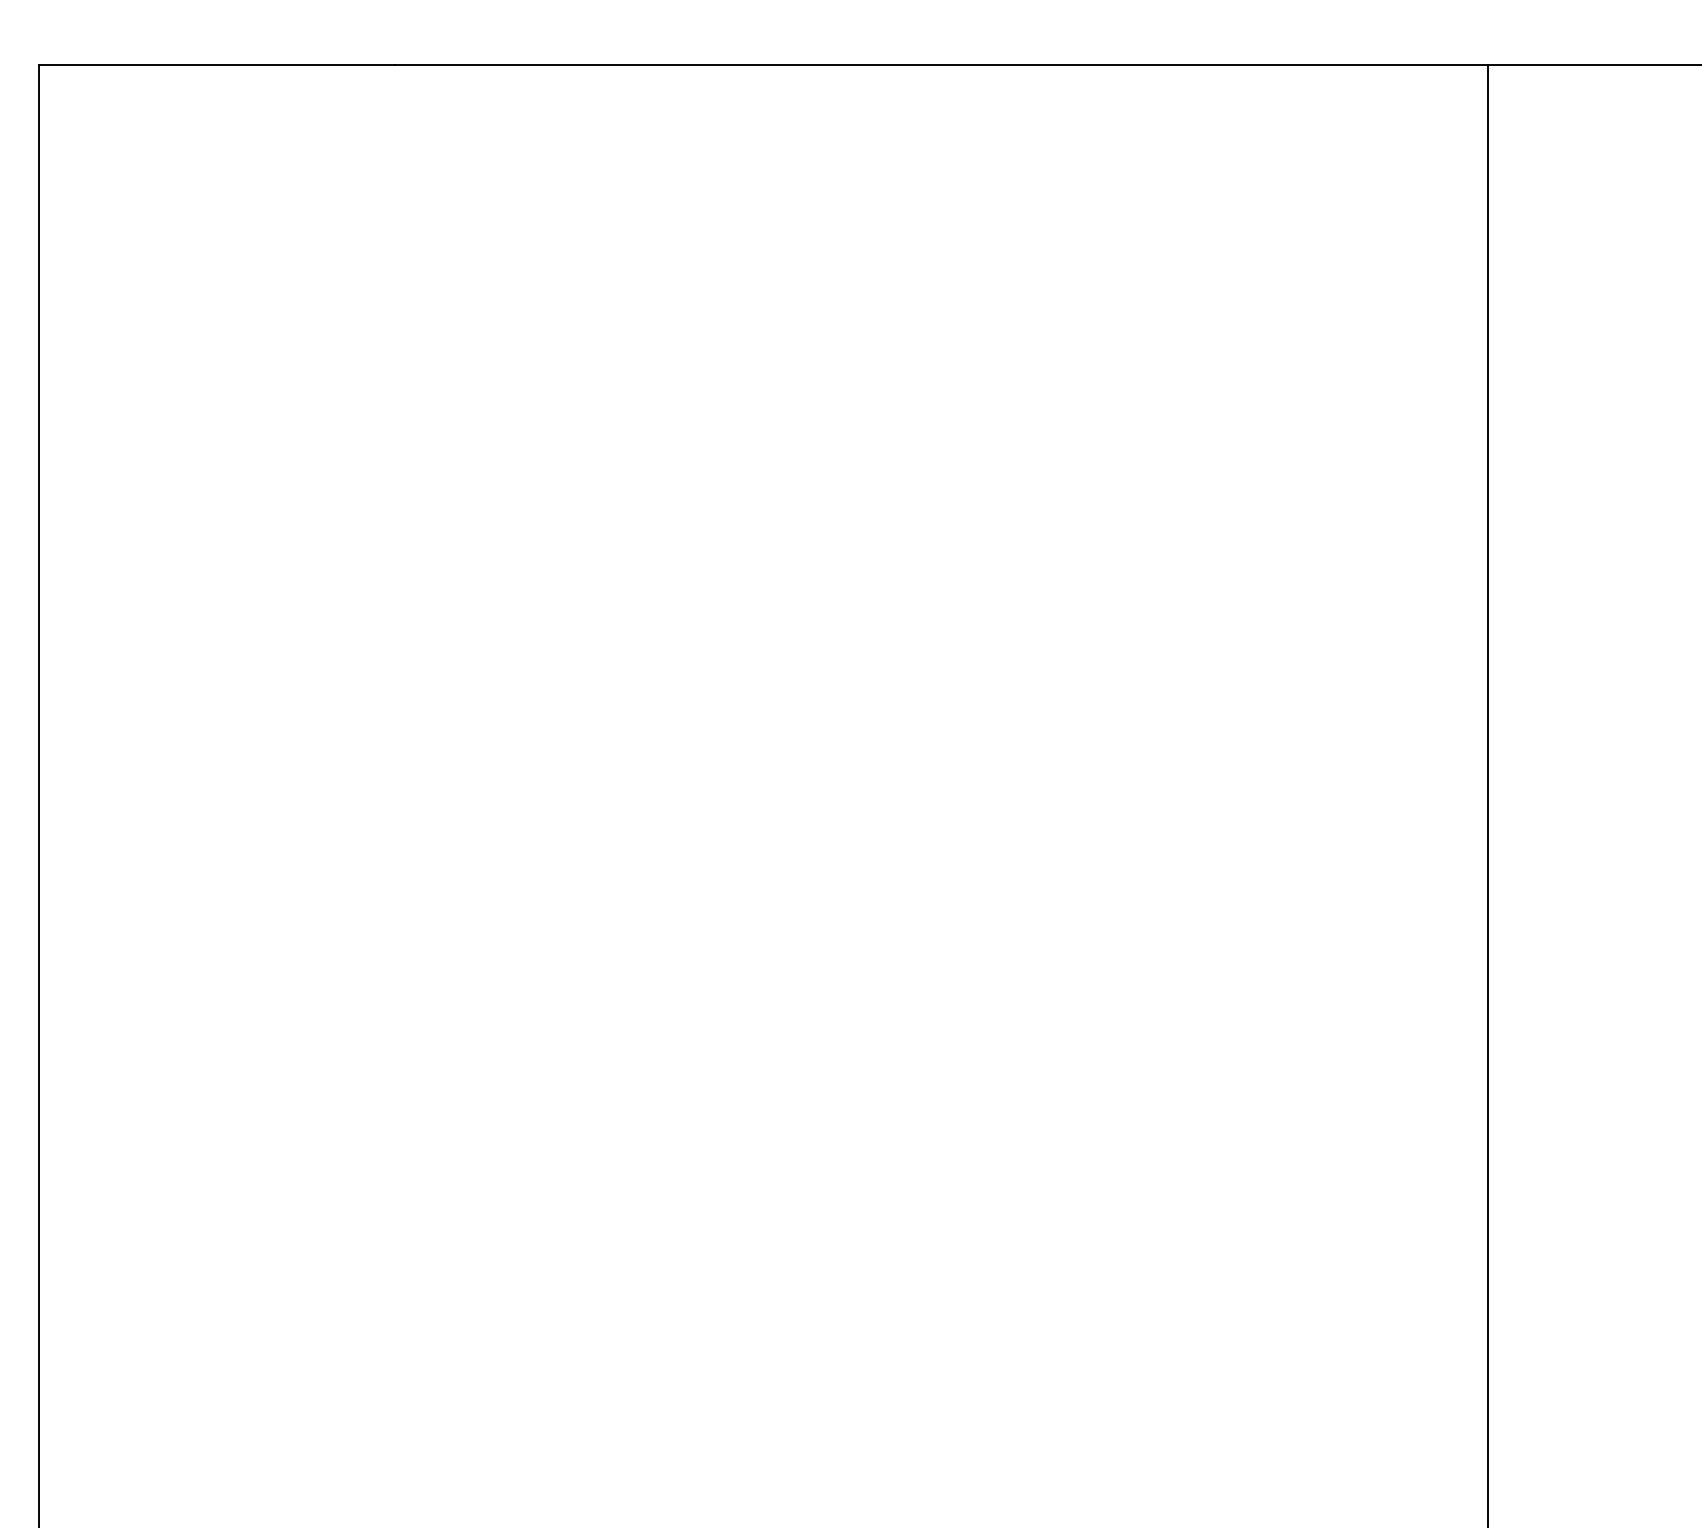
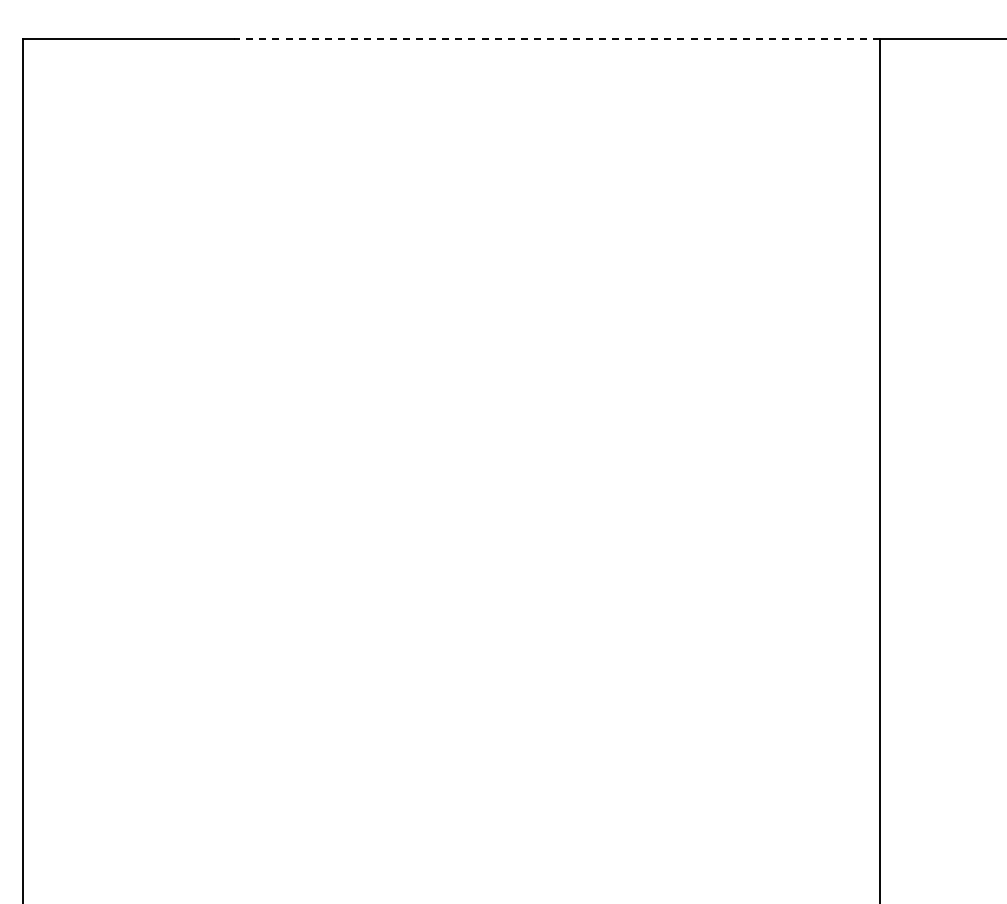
line: (940, 65) -> (556, 38), solid -> dashed

